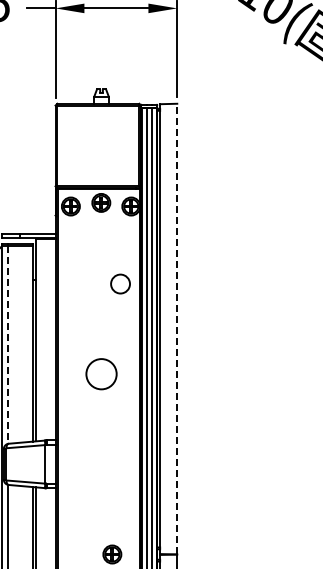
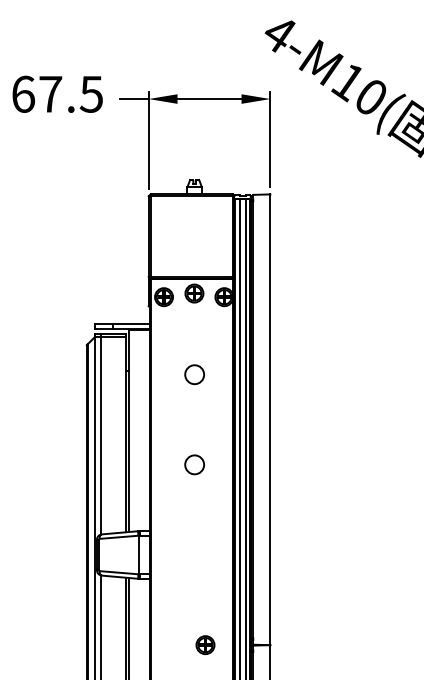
circle: (120, 283) -> (194, 374), moved
line: (177, 328) -> (270, 419), dashed -> solid
line: (8, 344) -> (101, 435), dashed -> solid
circle: (101, 373) -> (194, 464), size x0.62

